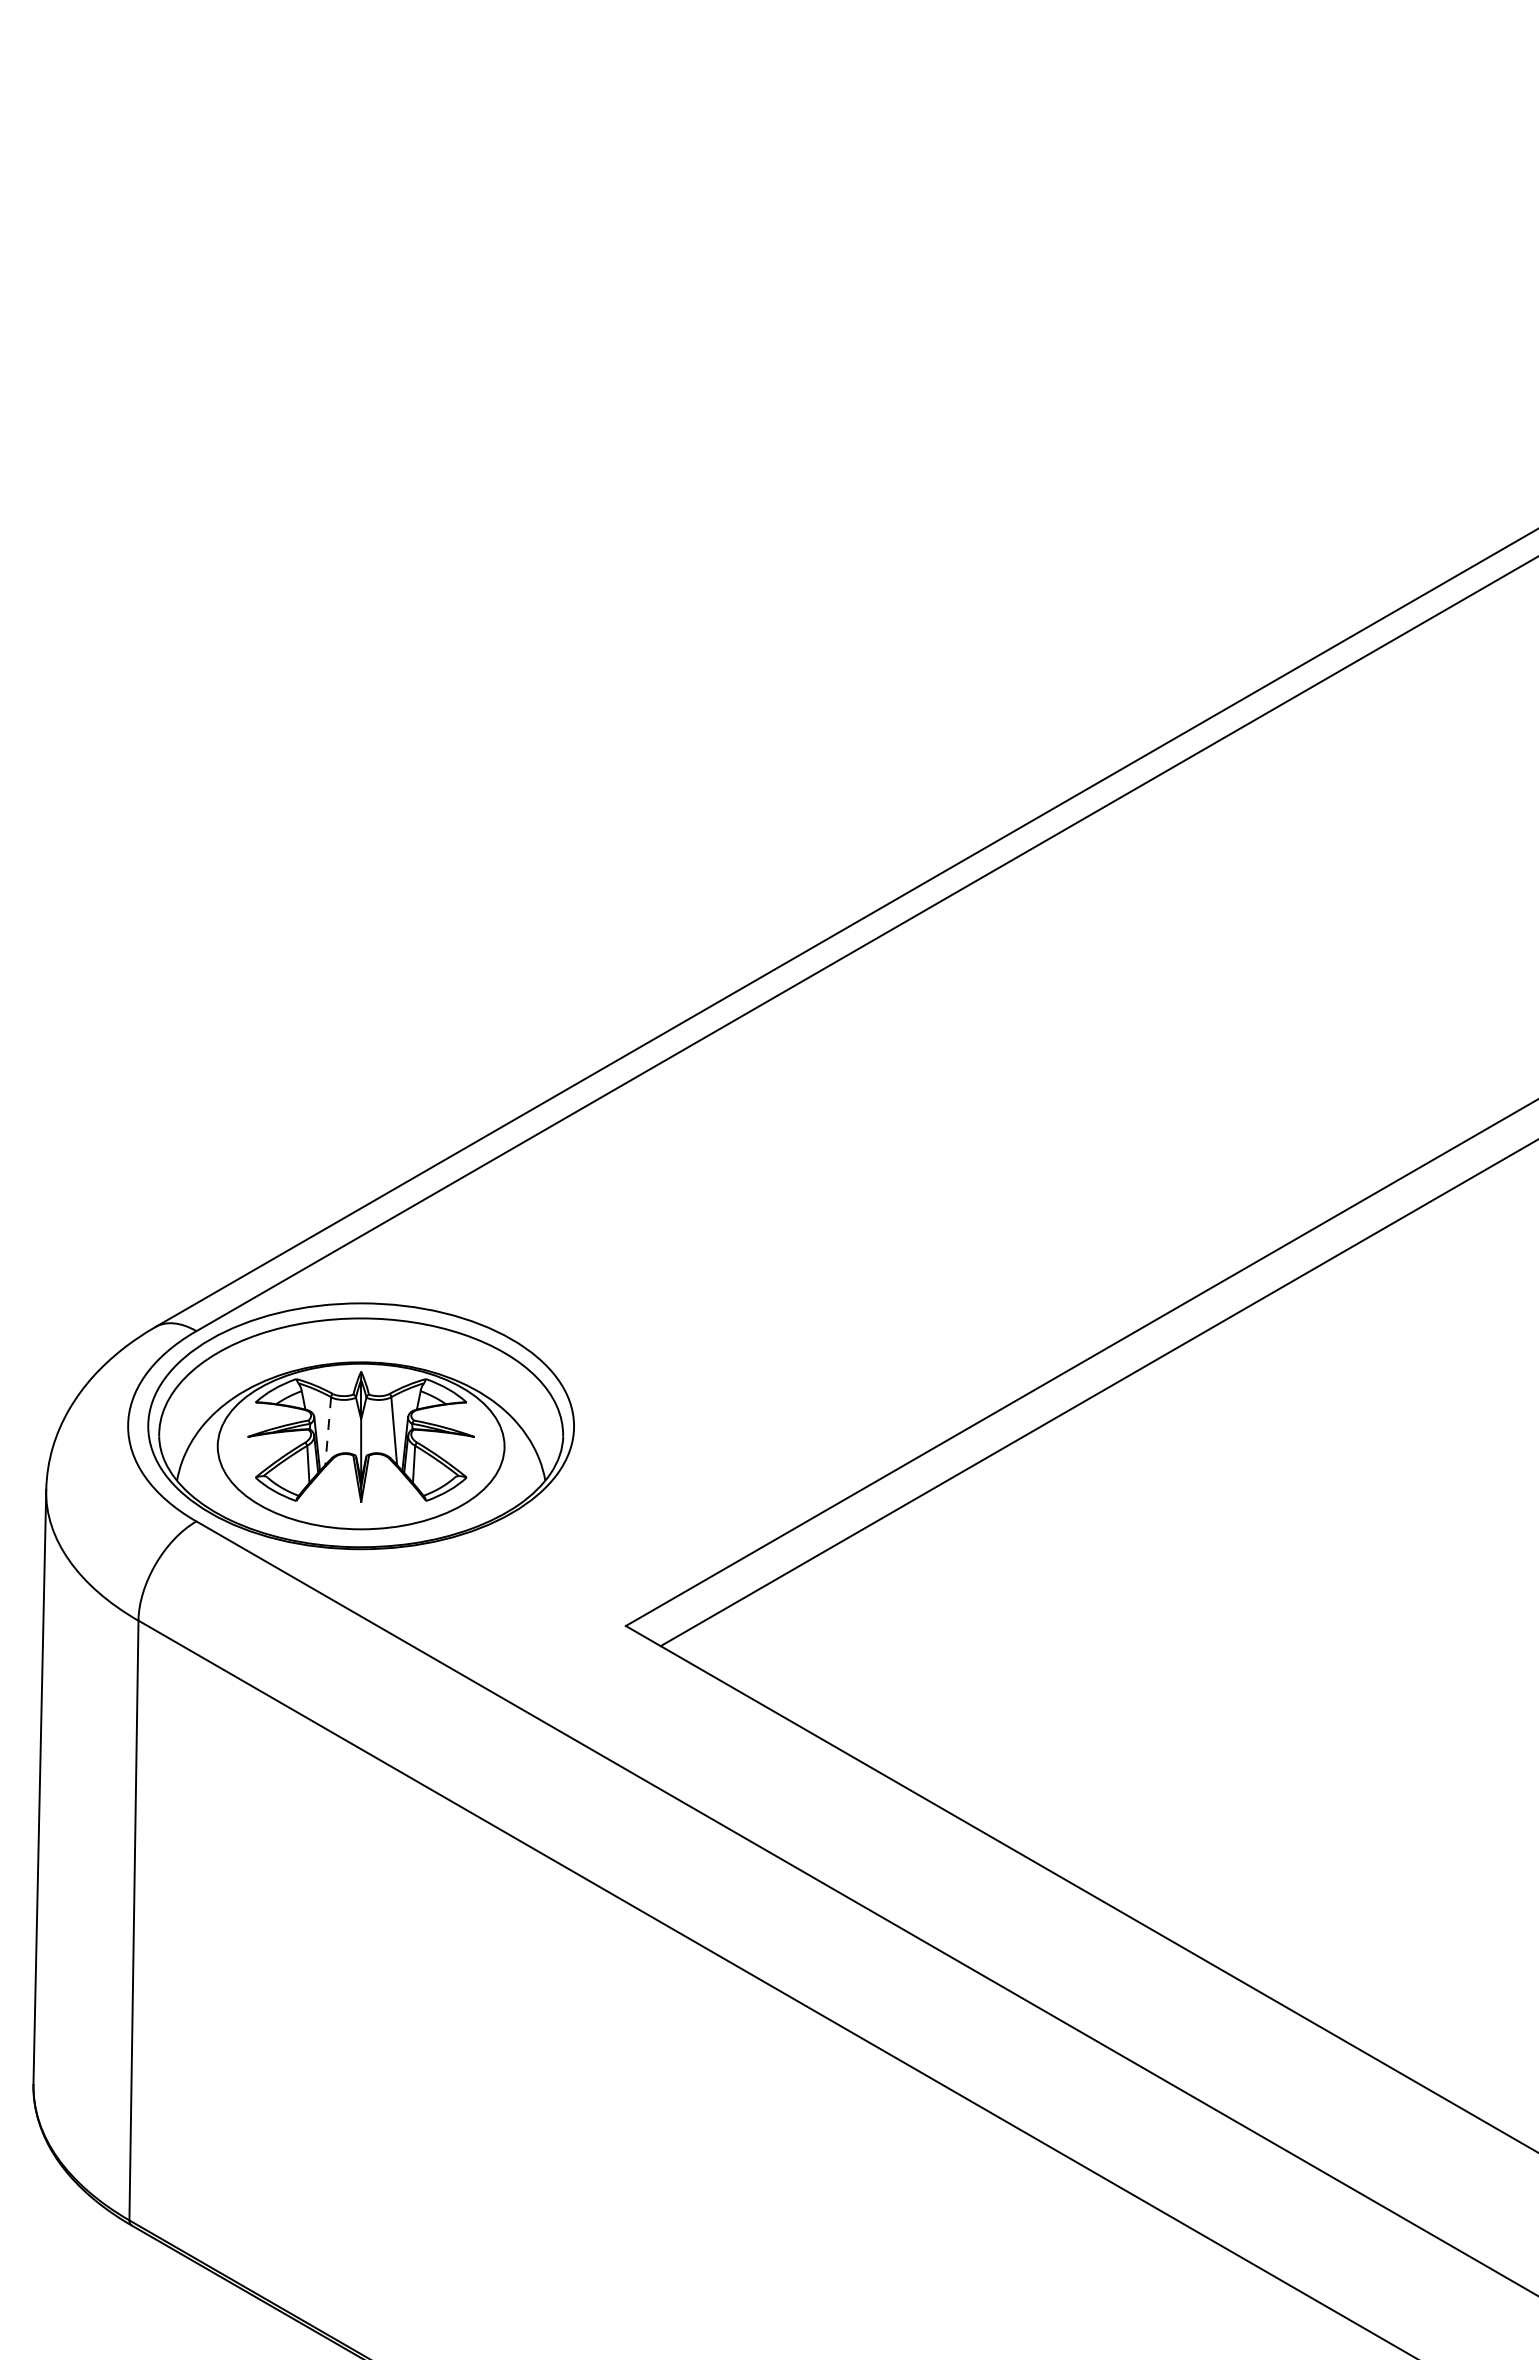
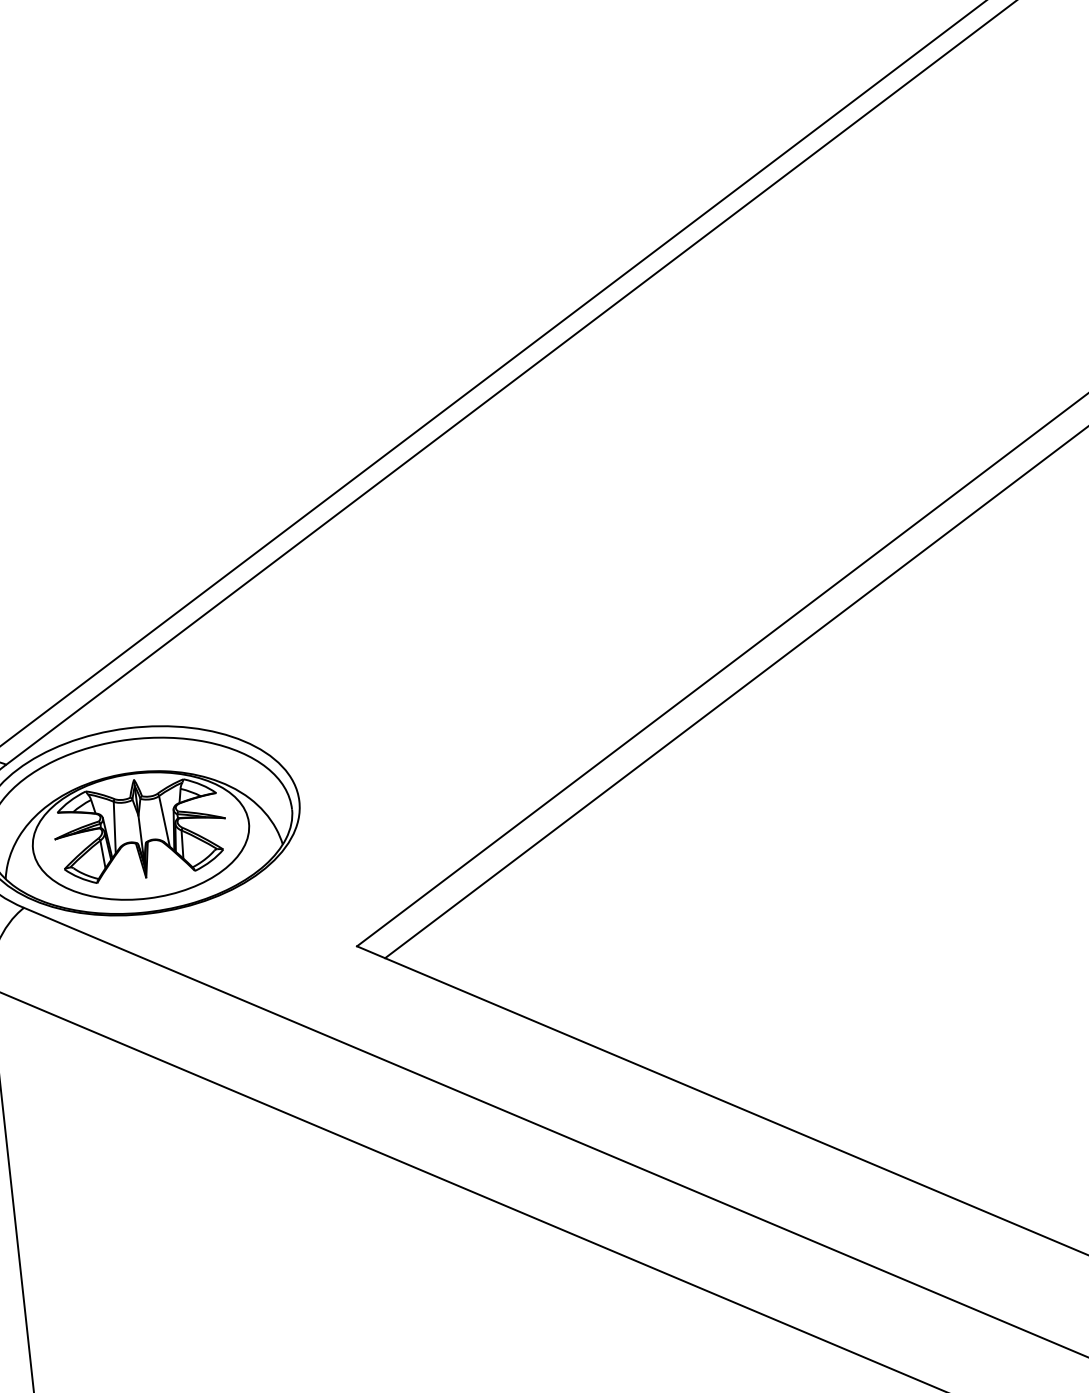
line: (328, 1431) -> (115, 827), dashed -> solid

